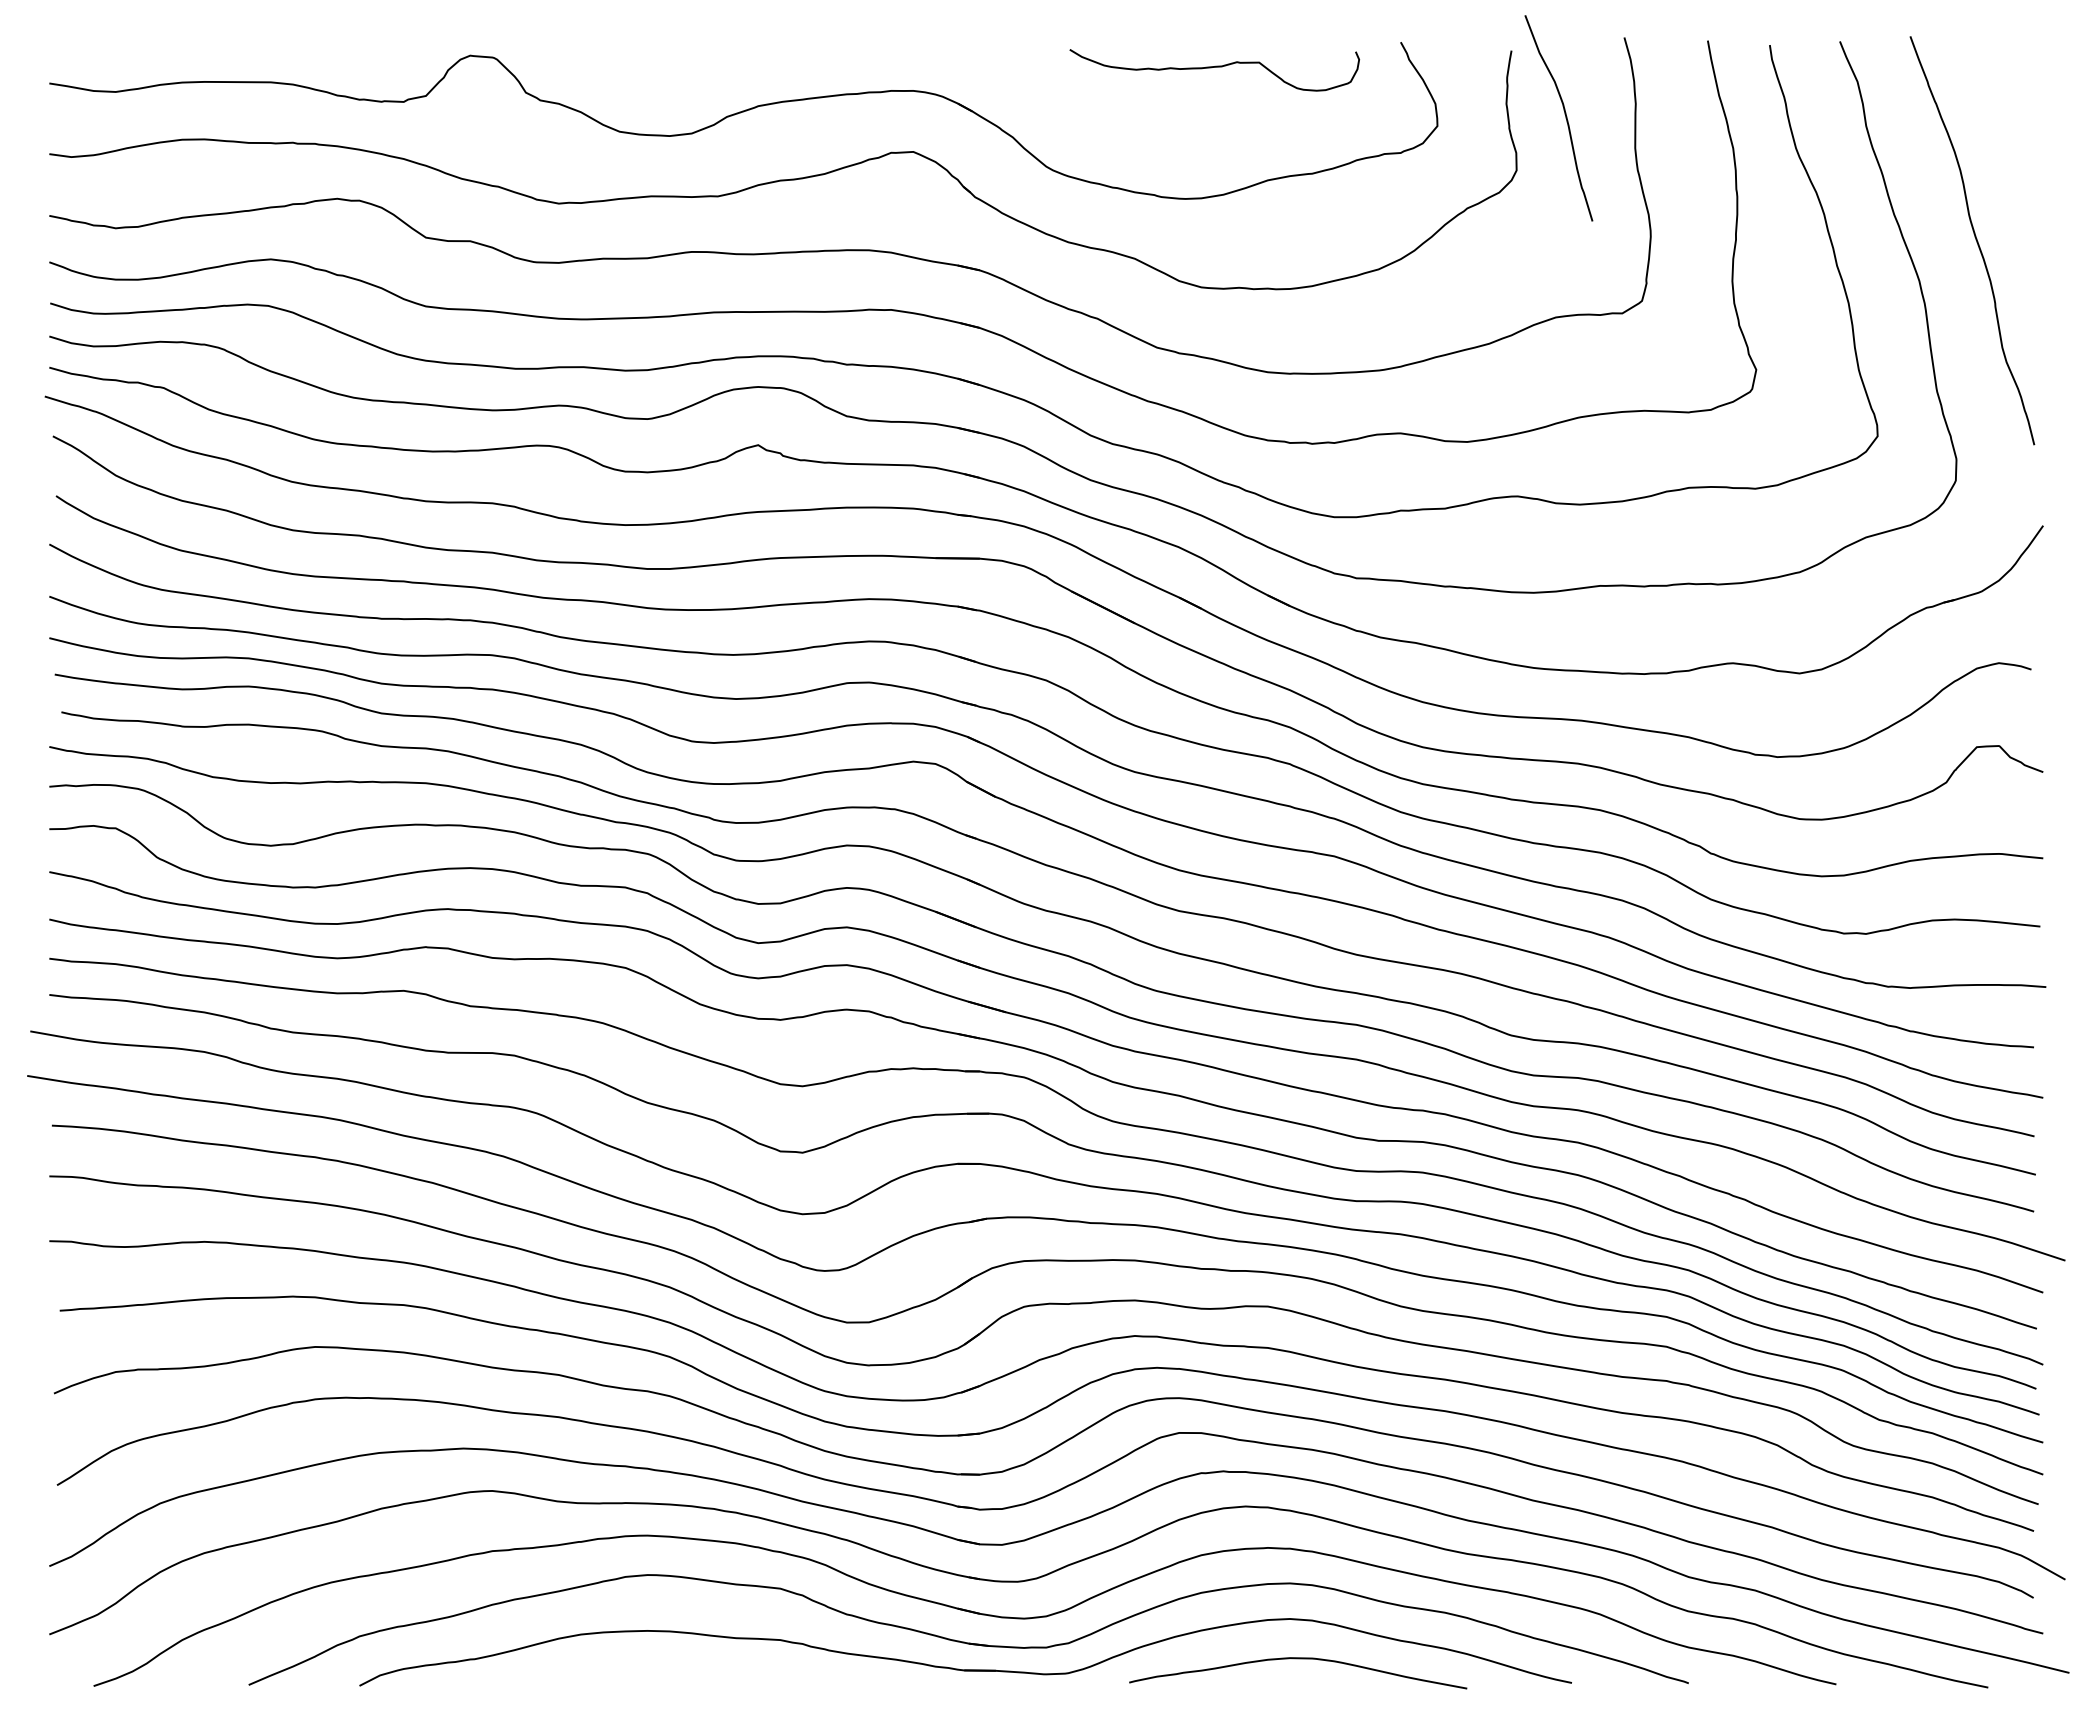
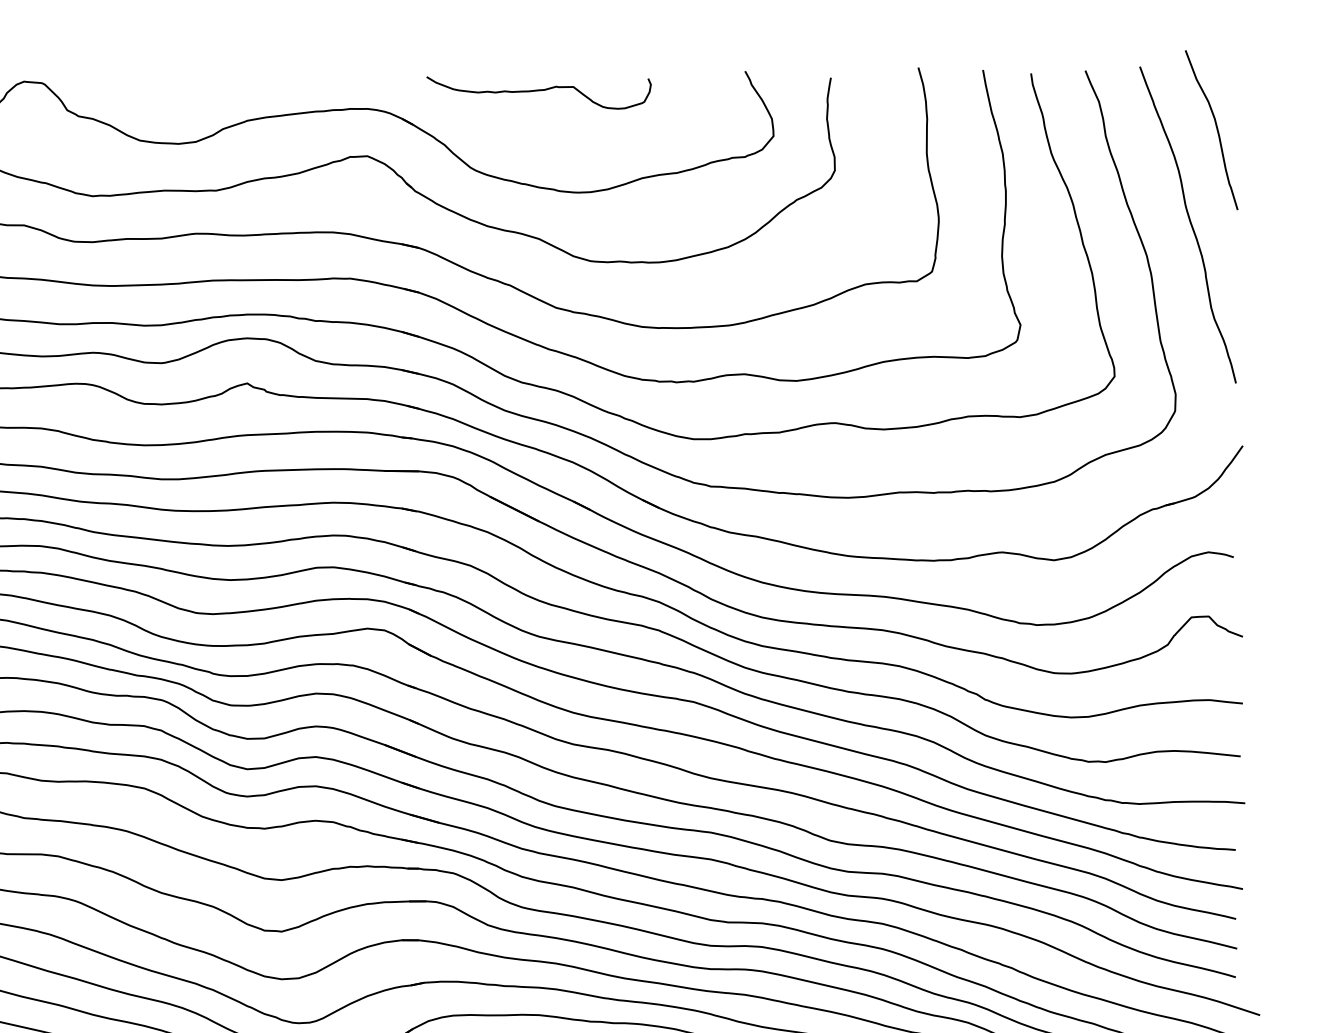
curve: (1214, 67) -> (538, 90), moved
curve: (1565, 118) -> (1216, 130), moved

